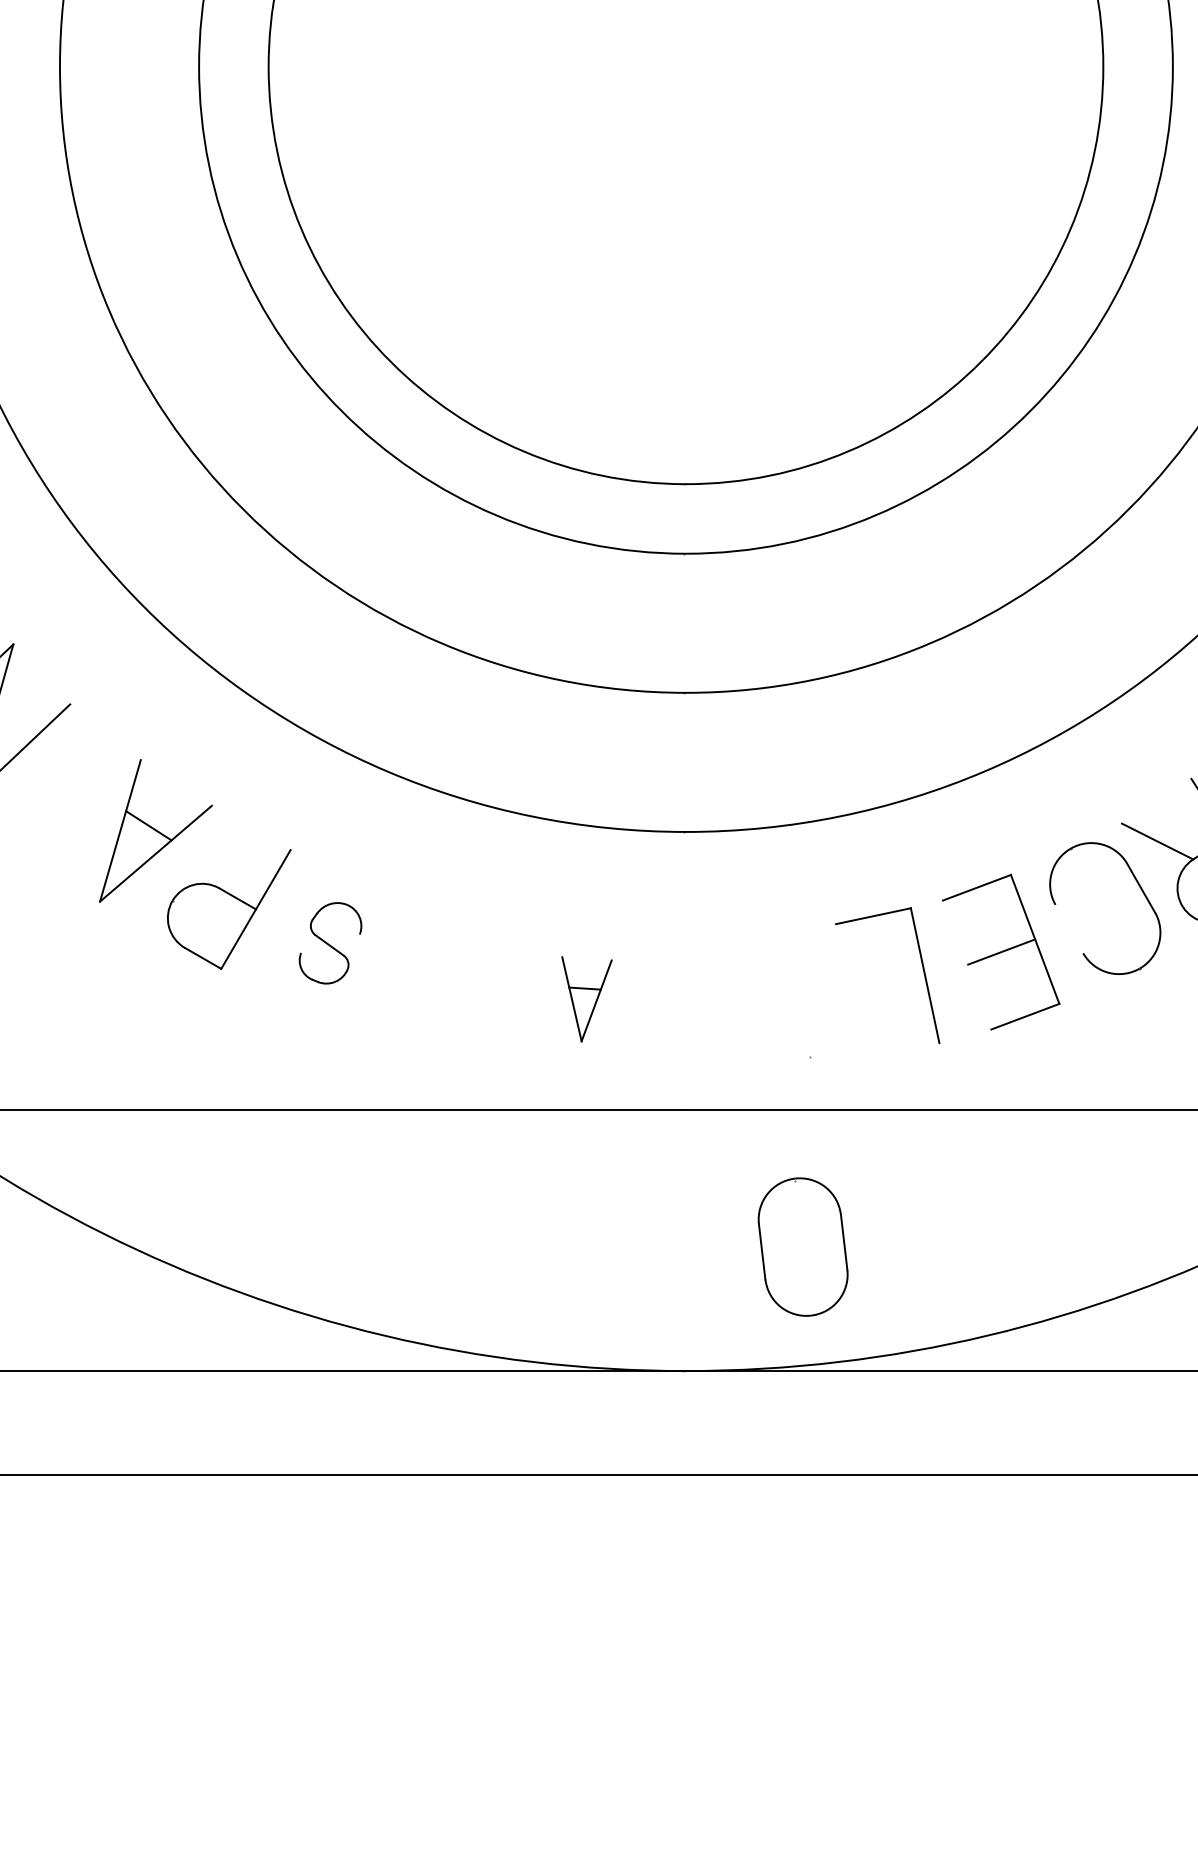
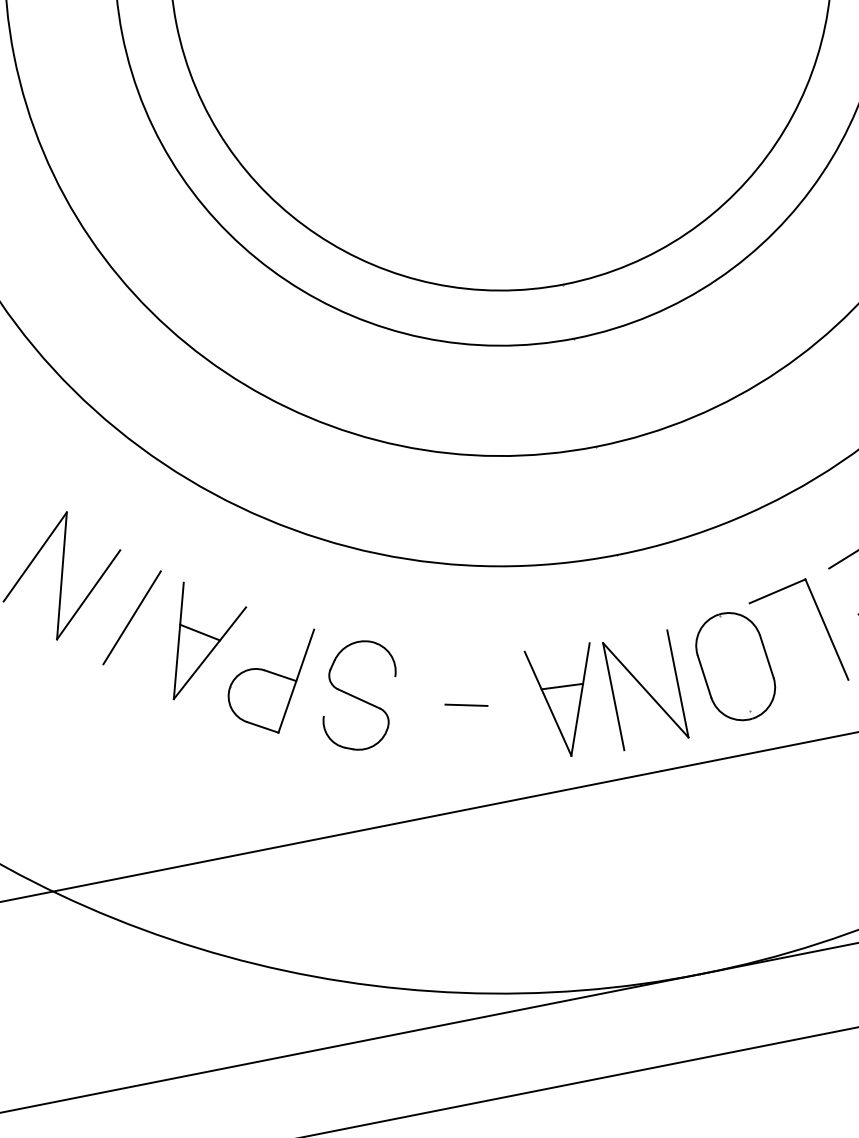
line: (68, 790) -> (132, 617), added
part: (330, 943) -> (359, 696), size x1.67
line: (460, 980) -> (466, 704), added
part: (586, 999) -> (567, 700), size x1.67
part: (685, 1006) -> (645, 690), added
part: (802, 1246) -> (735, 666), moved

